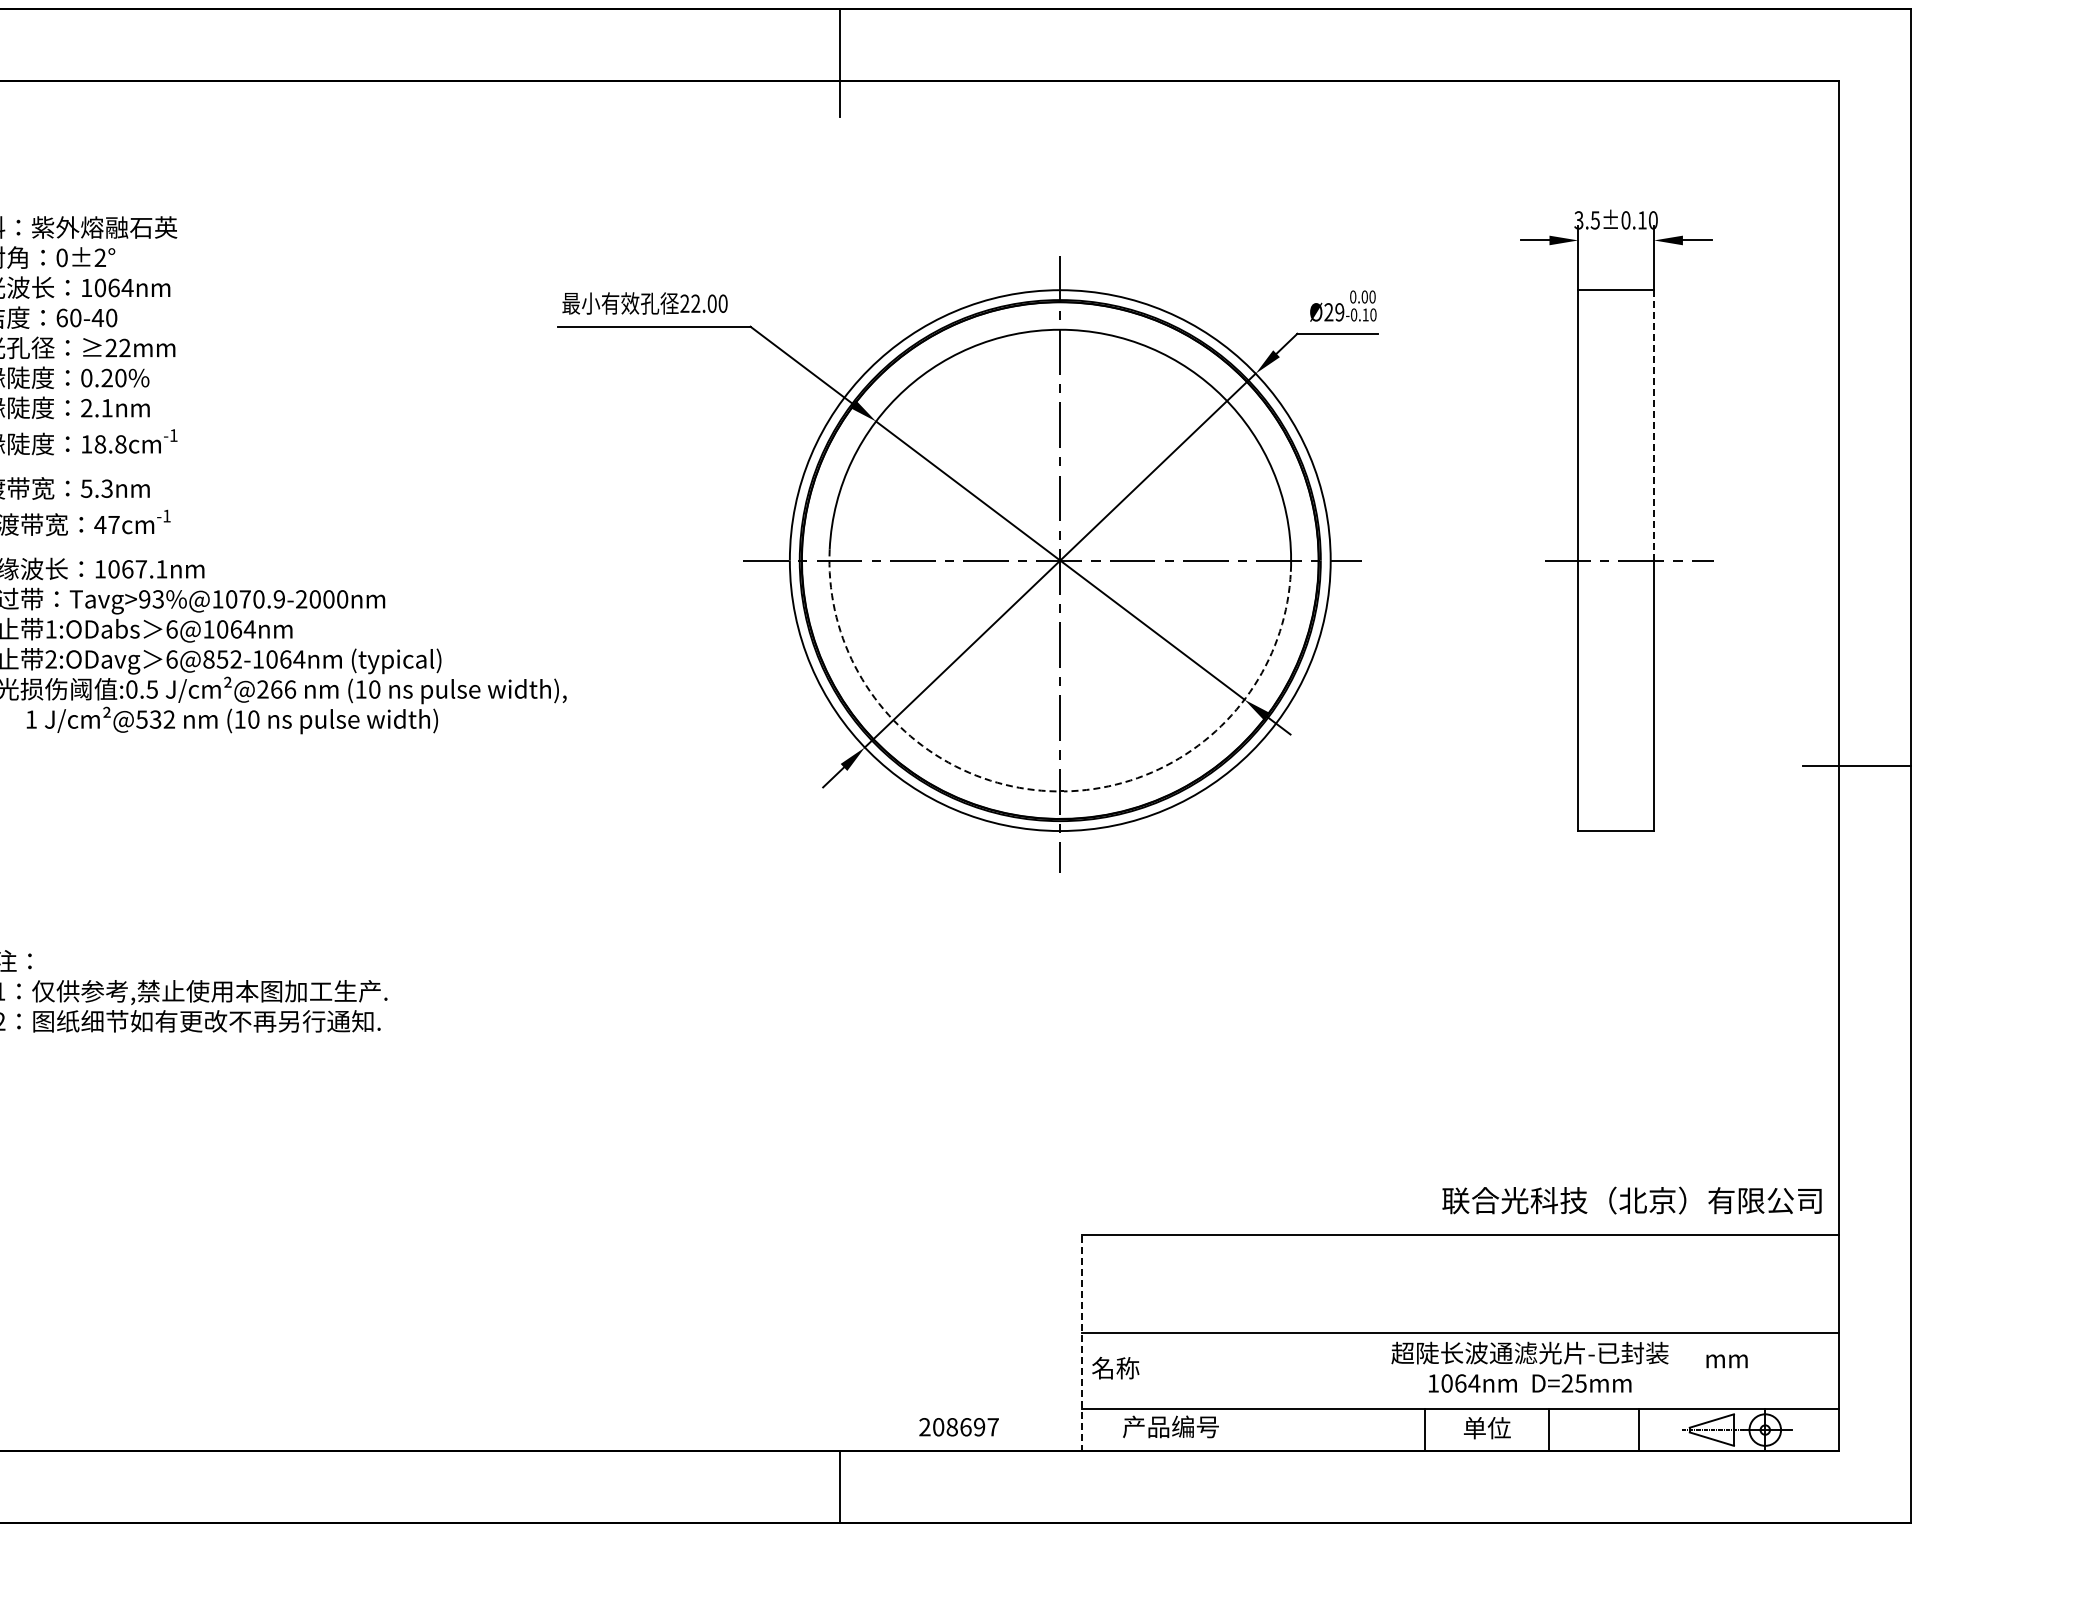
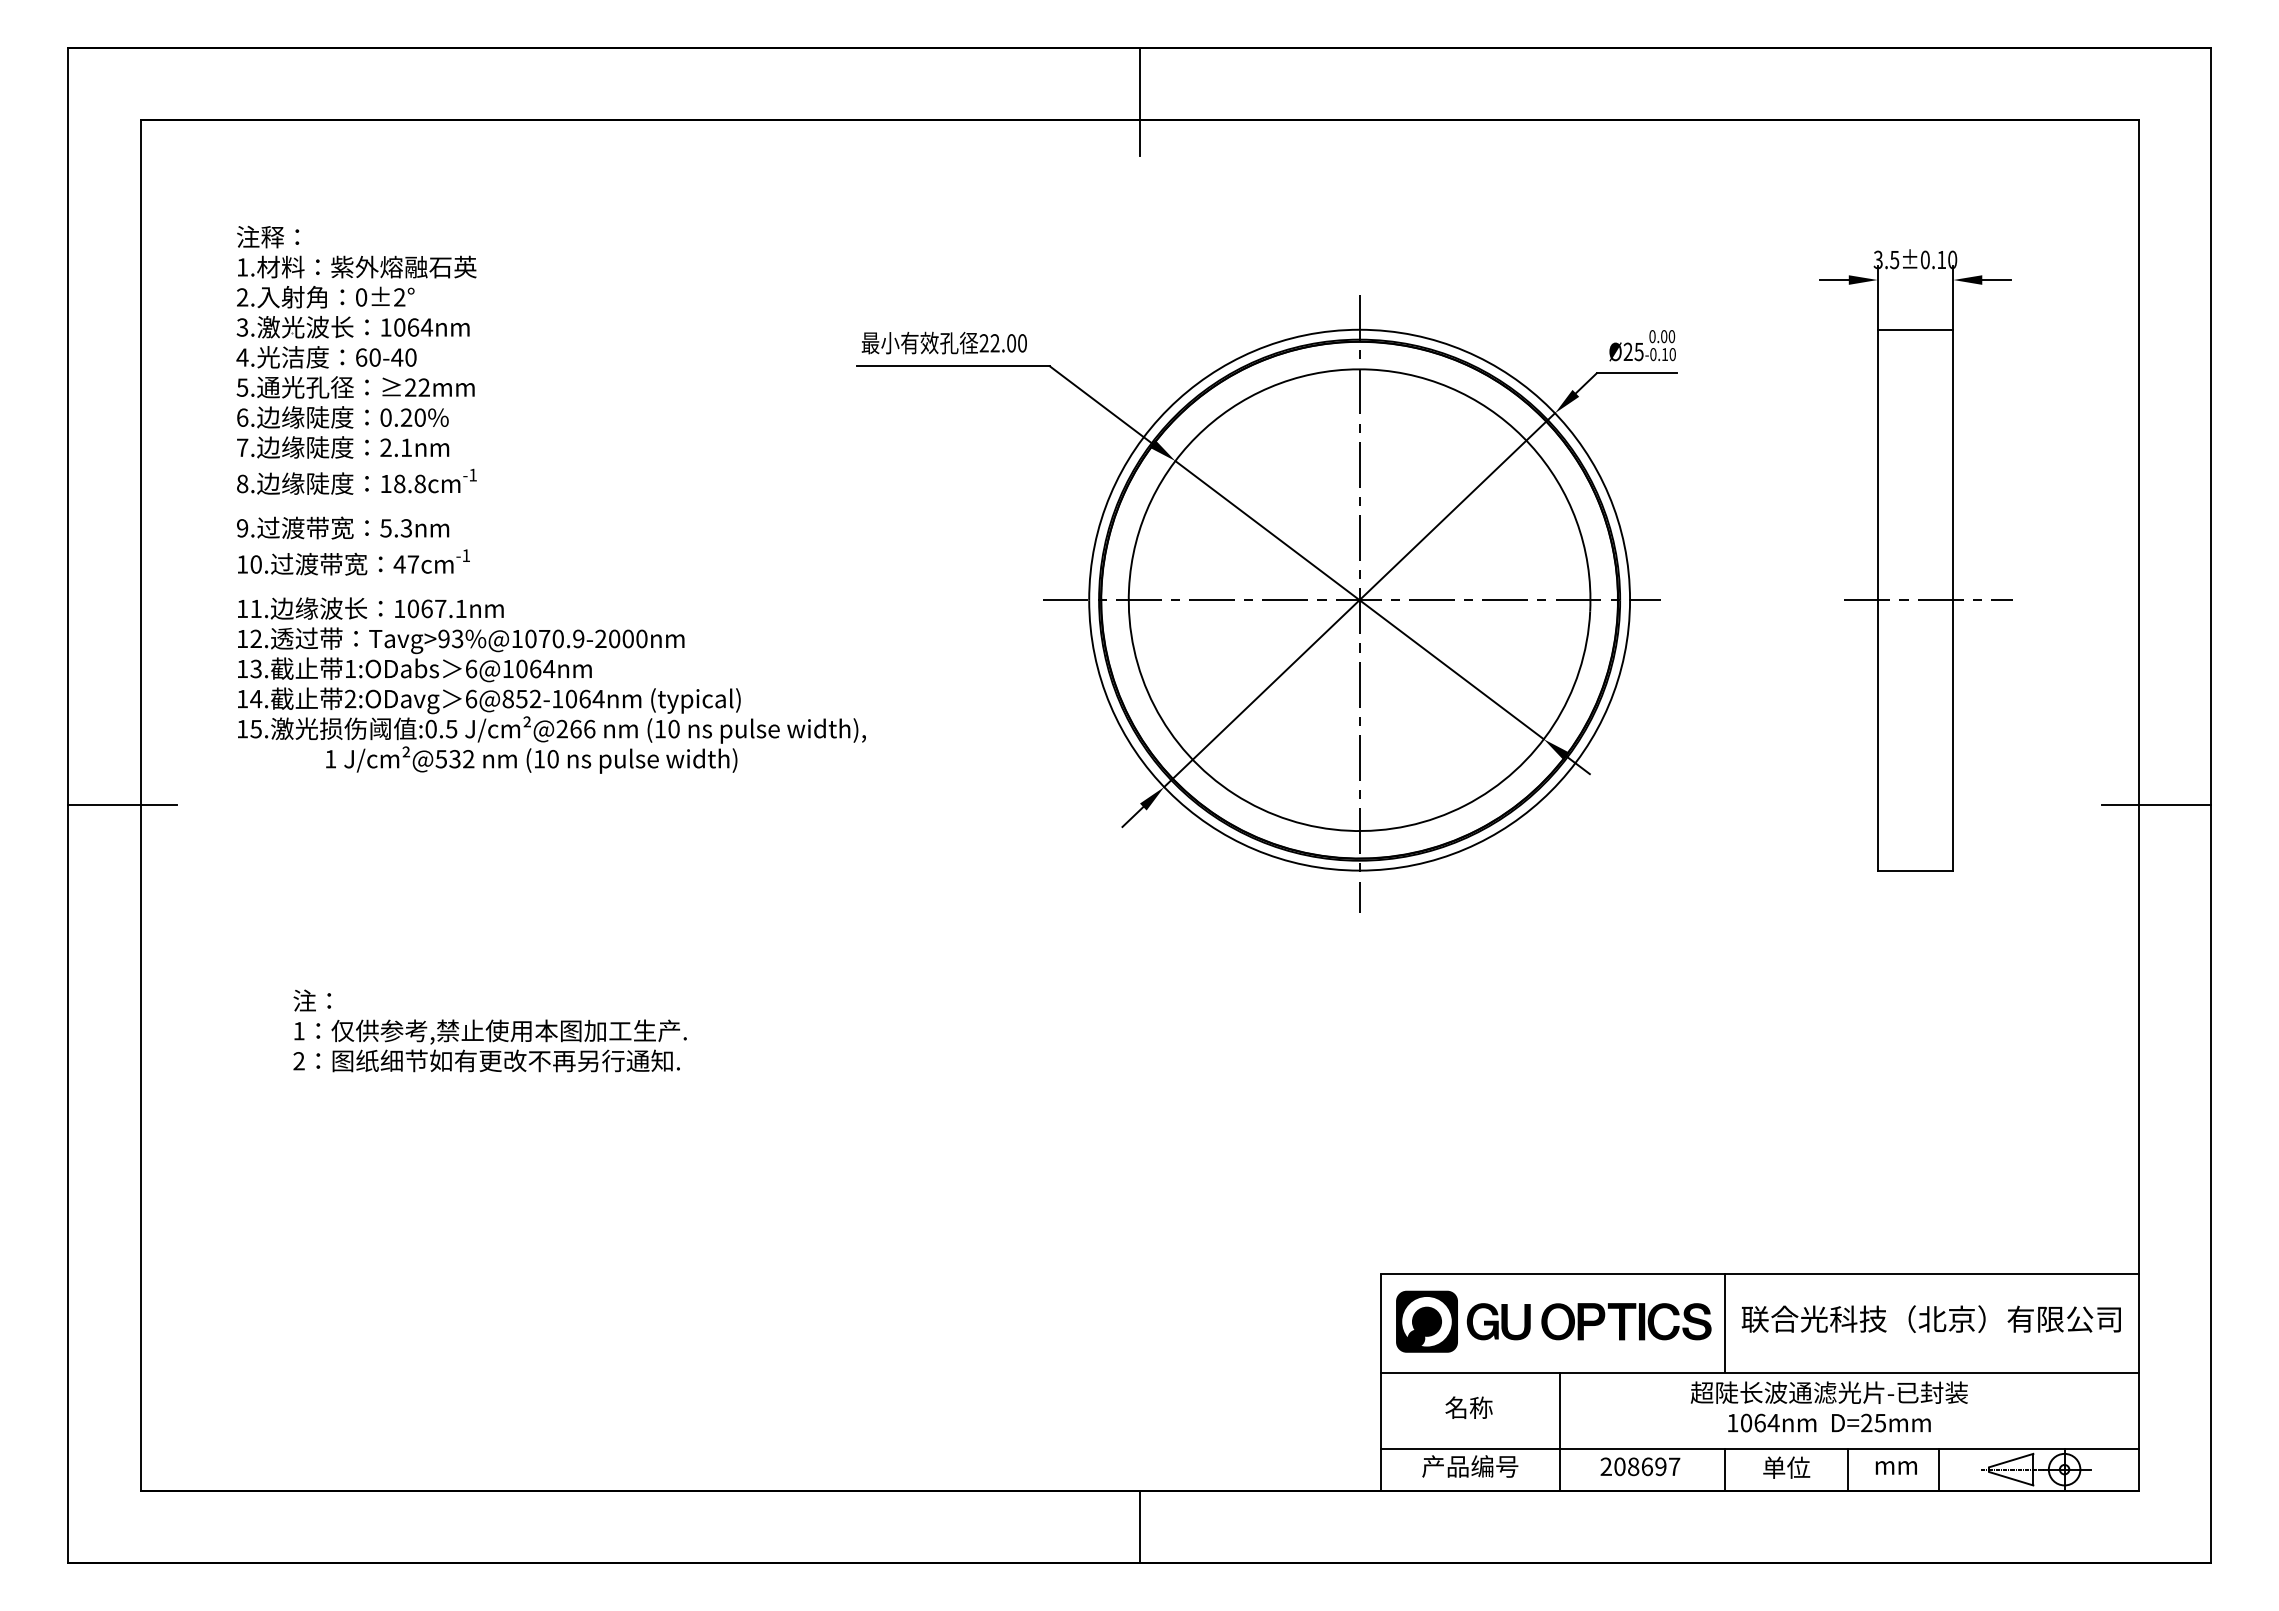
text: (1339, 311) -> (1638, 351), Ø29 -> Ø25
line: (1654, 424) -> (1953, 464), dashed -> solid
arc: (1049, 790) -> (1348, 830), dashed -> solid
text: (1631, 1199) -> (1930, 1318), moved
part: (1254, 1281) -> (1553, 1321), added
line: (1425, 1283) -> (1724, 1323), added
line: (1082, 1342) -> (1381, 1382), dashed -> solid
text: (1726, 1360) -> (1895, 1467), moved
text: (1115, 1367) -> (1468, 1407), moved
line: (1260, 1391) -> (1559, 1431), added
text: (959, 1426) -> (1640, 1466), moved

